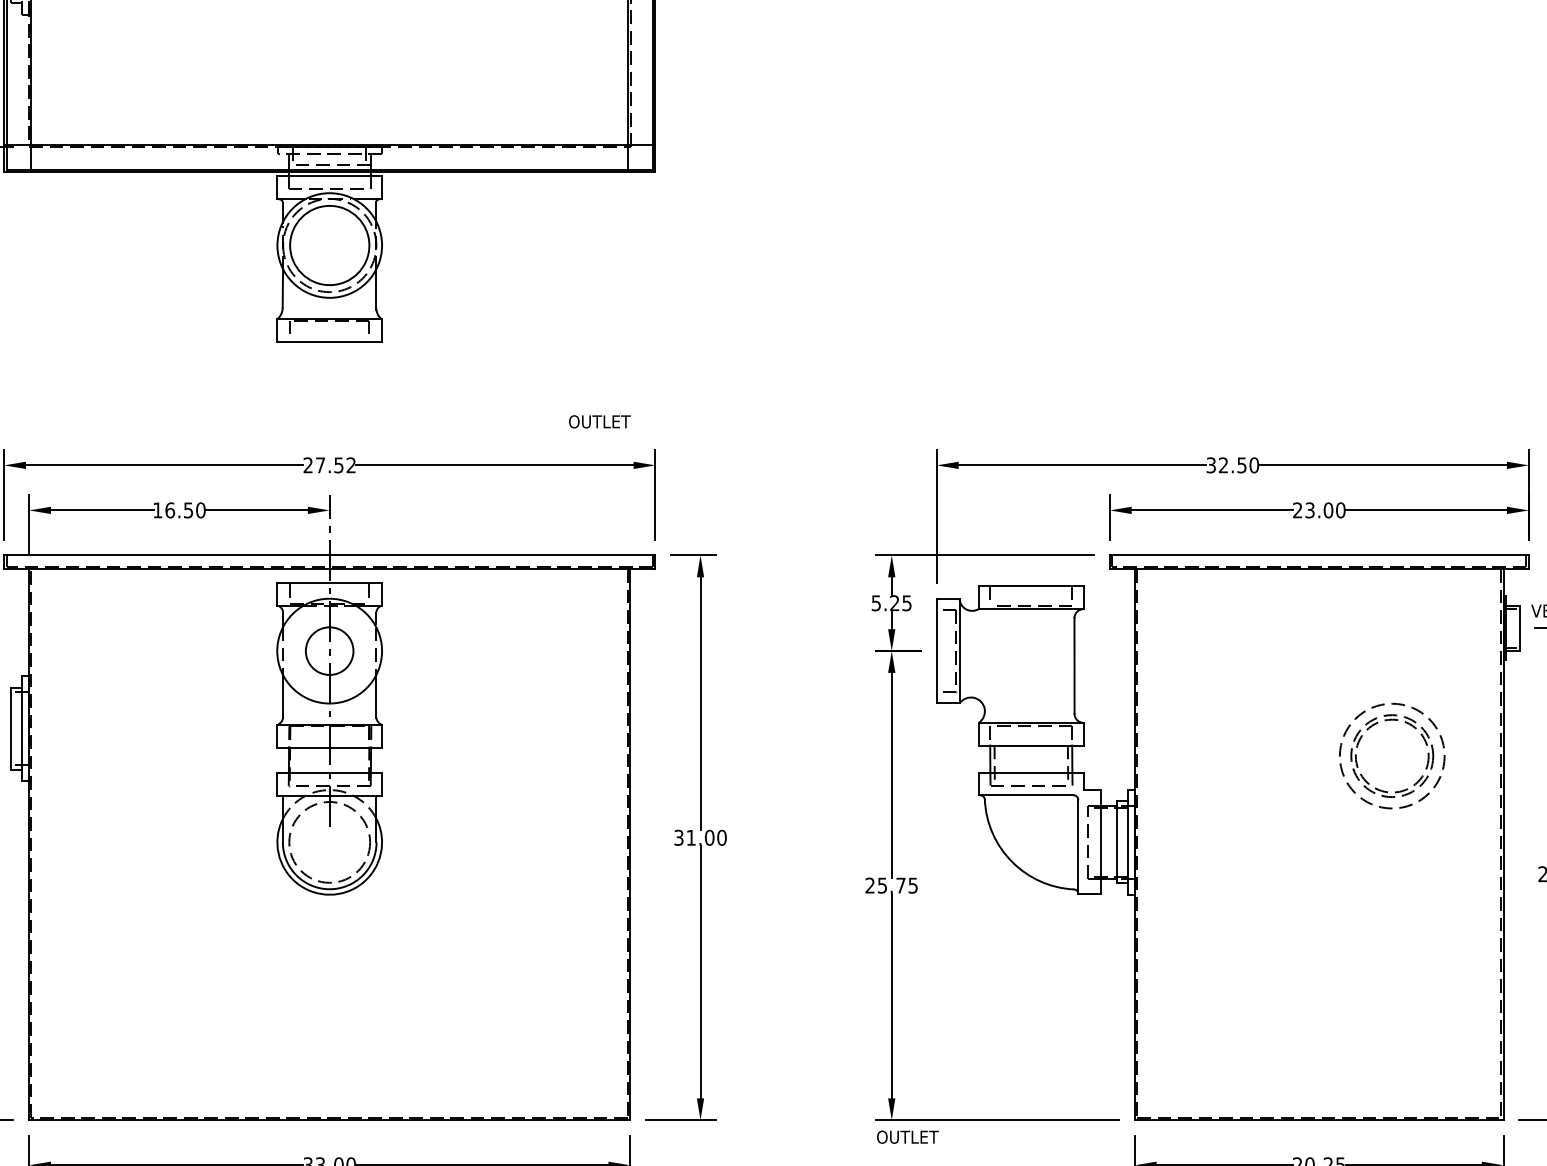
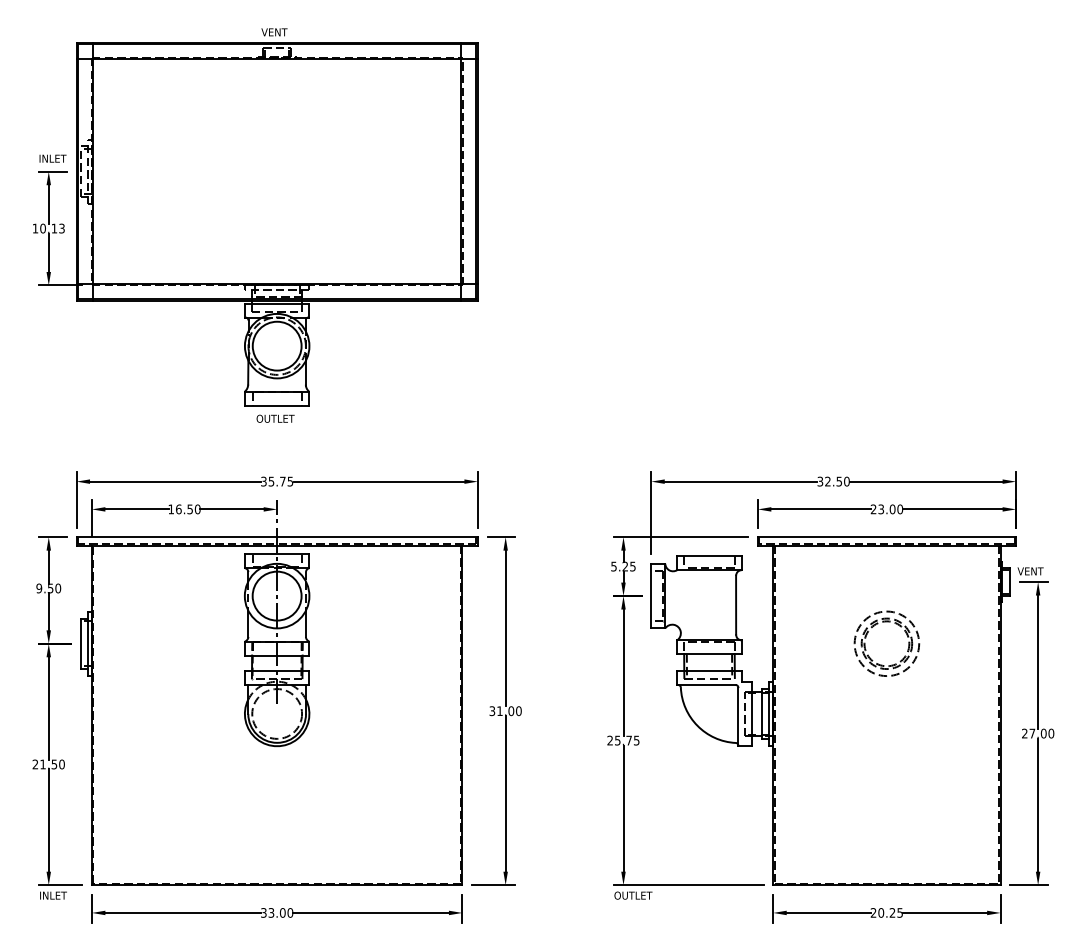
text: (599, 421) -> (275, 418), moved
text: (330, 465) -> (277, 481), 27.52 -> 35.75
circle: (328, 650) -> (276, 595), size x1.67
part: (1362, 739) -> (868, 633), moved

